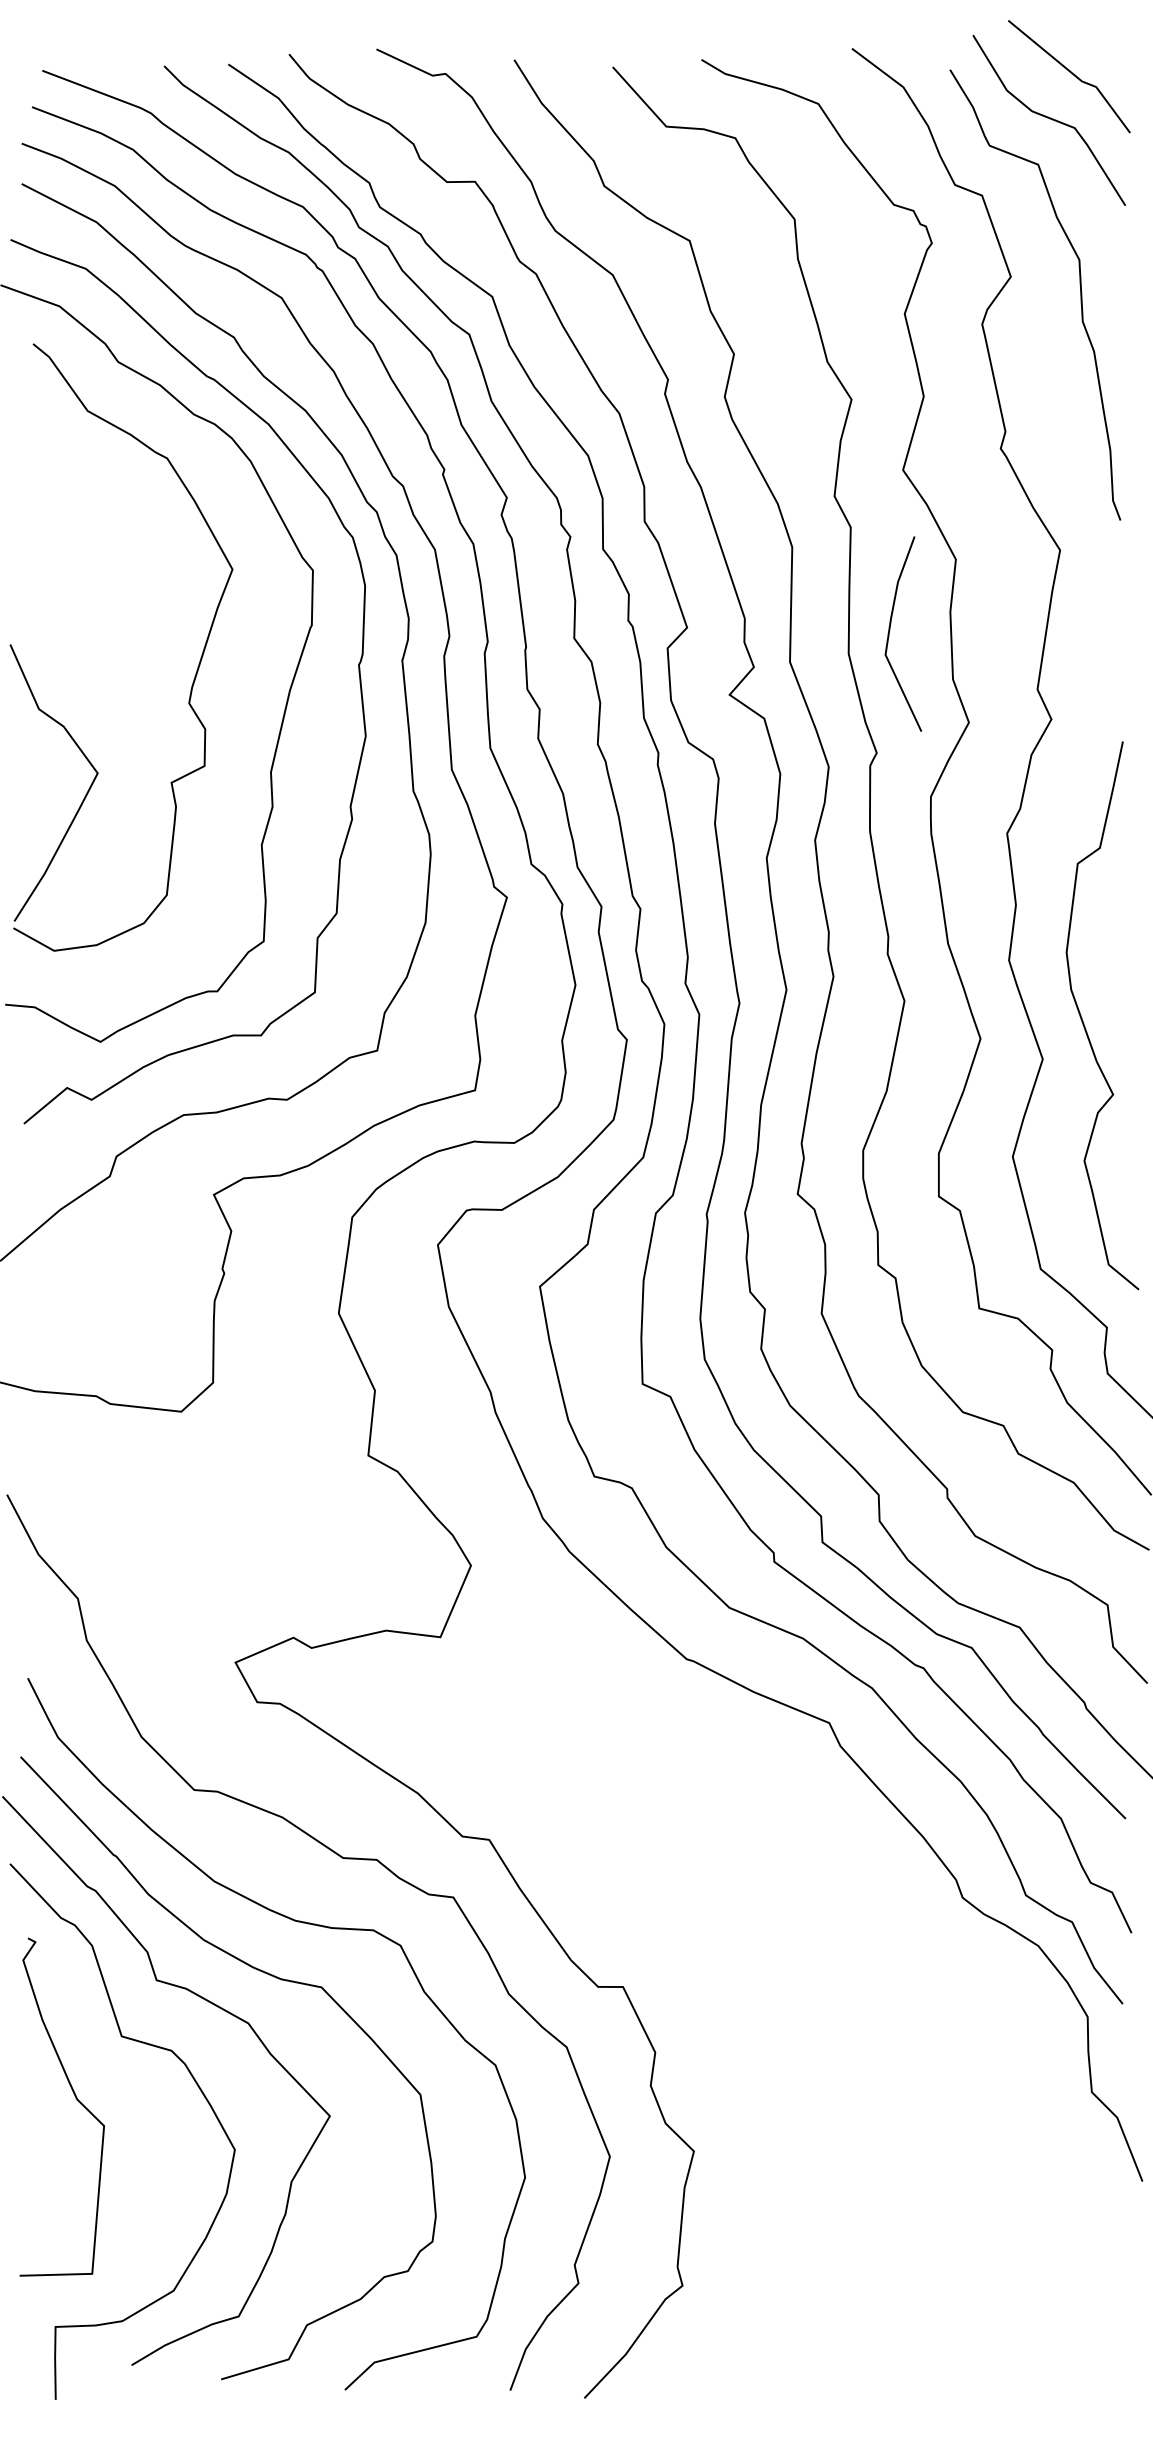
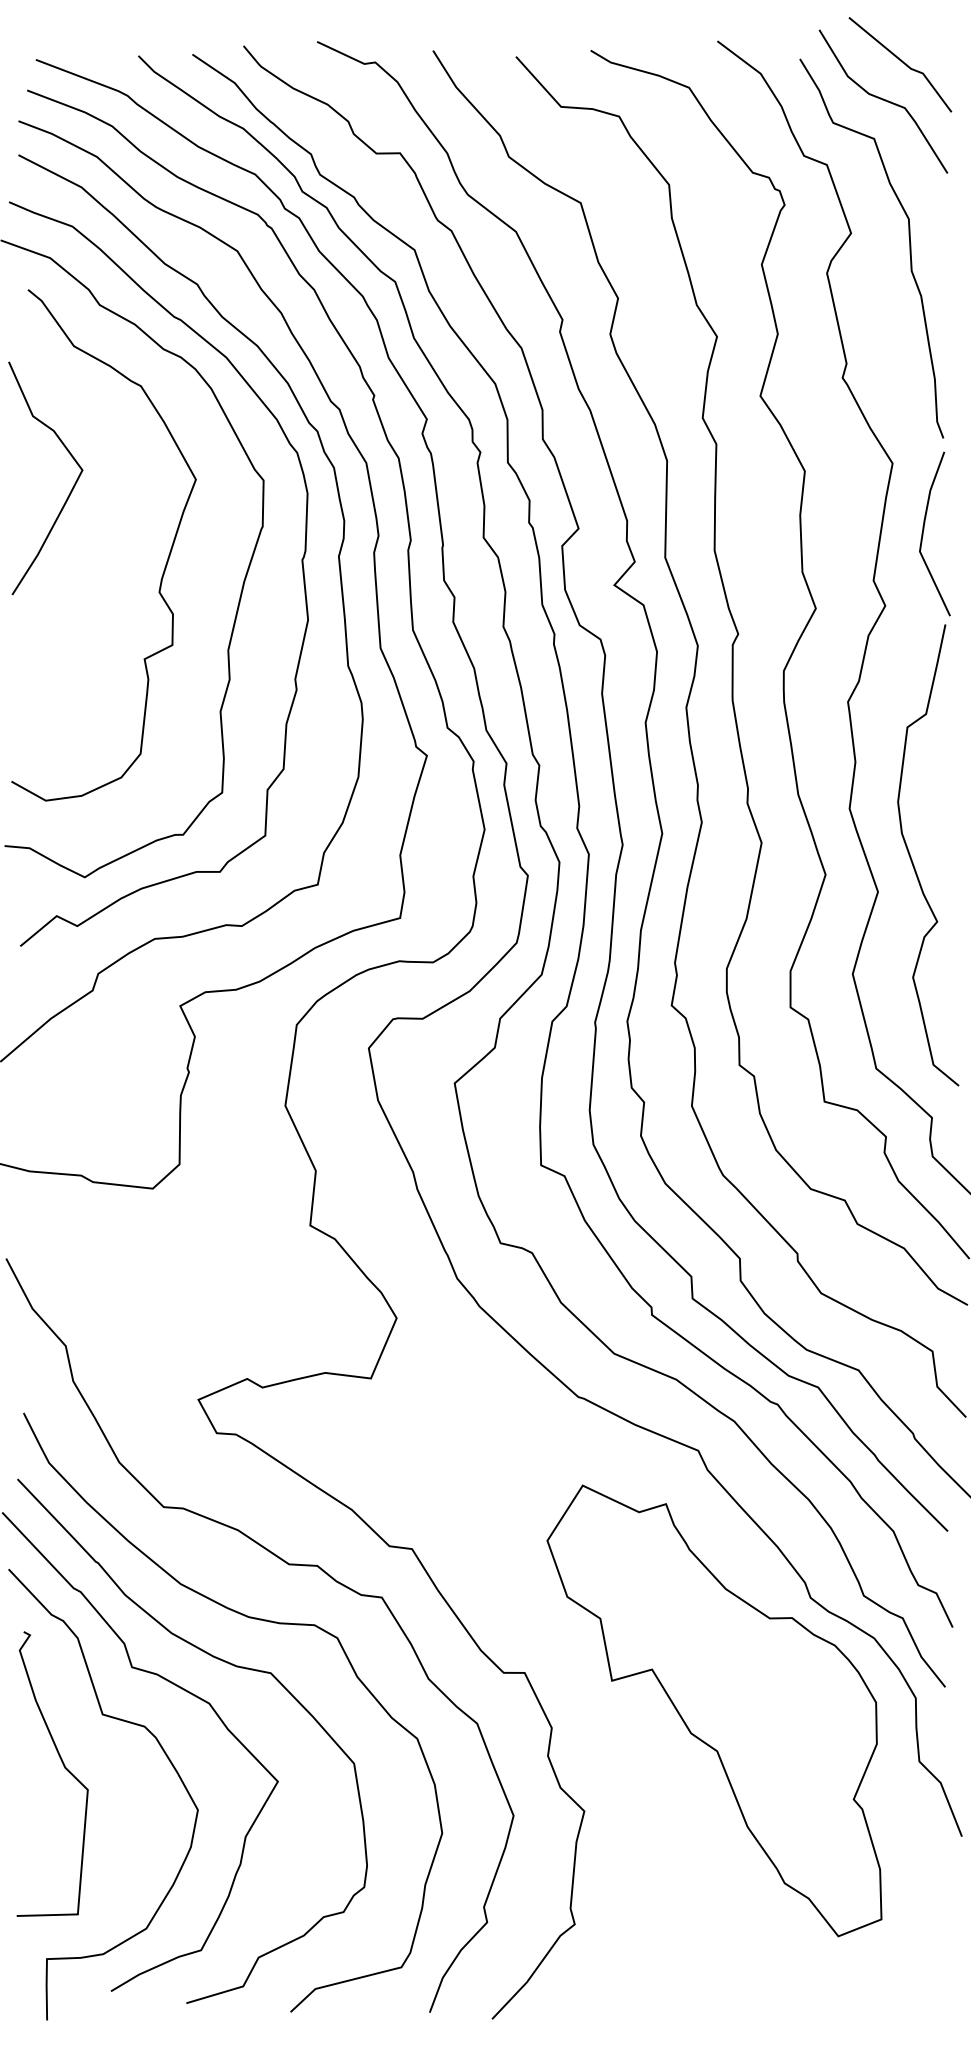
line: (890, 630) -> (924, 531), moved
curve: (83, 798) -> (70, 491), moved
part: (848, 2031) -> (714, 1710), added

